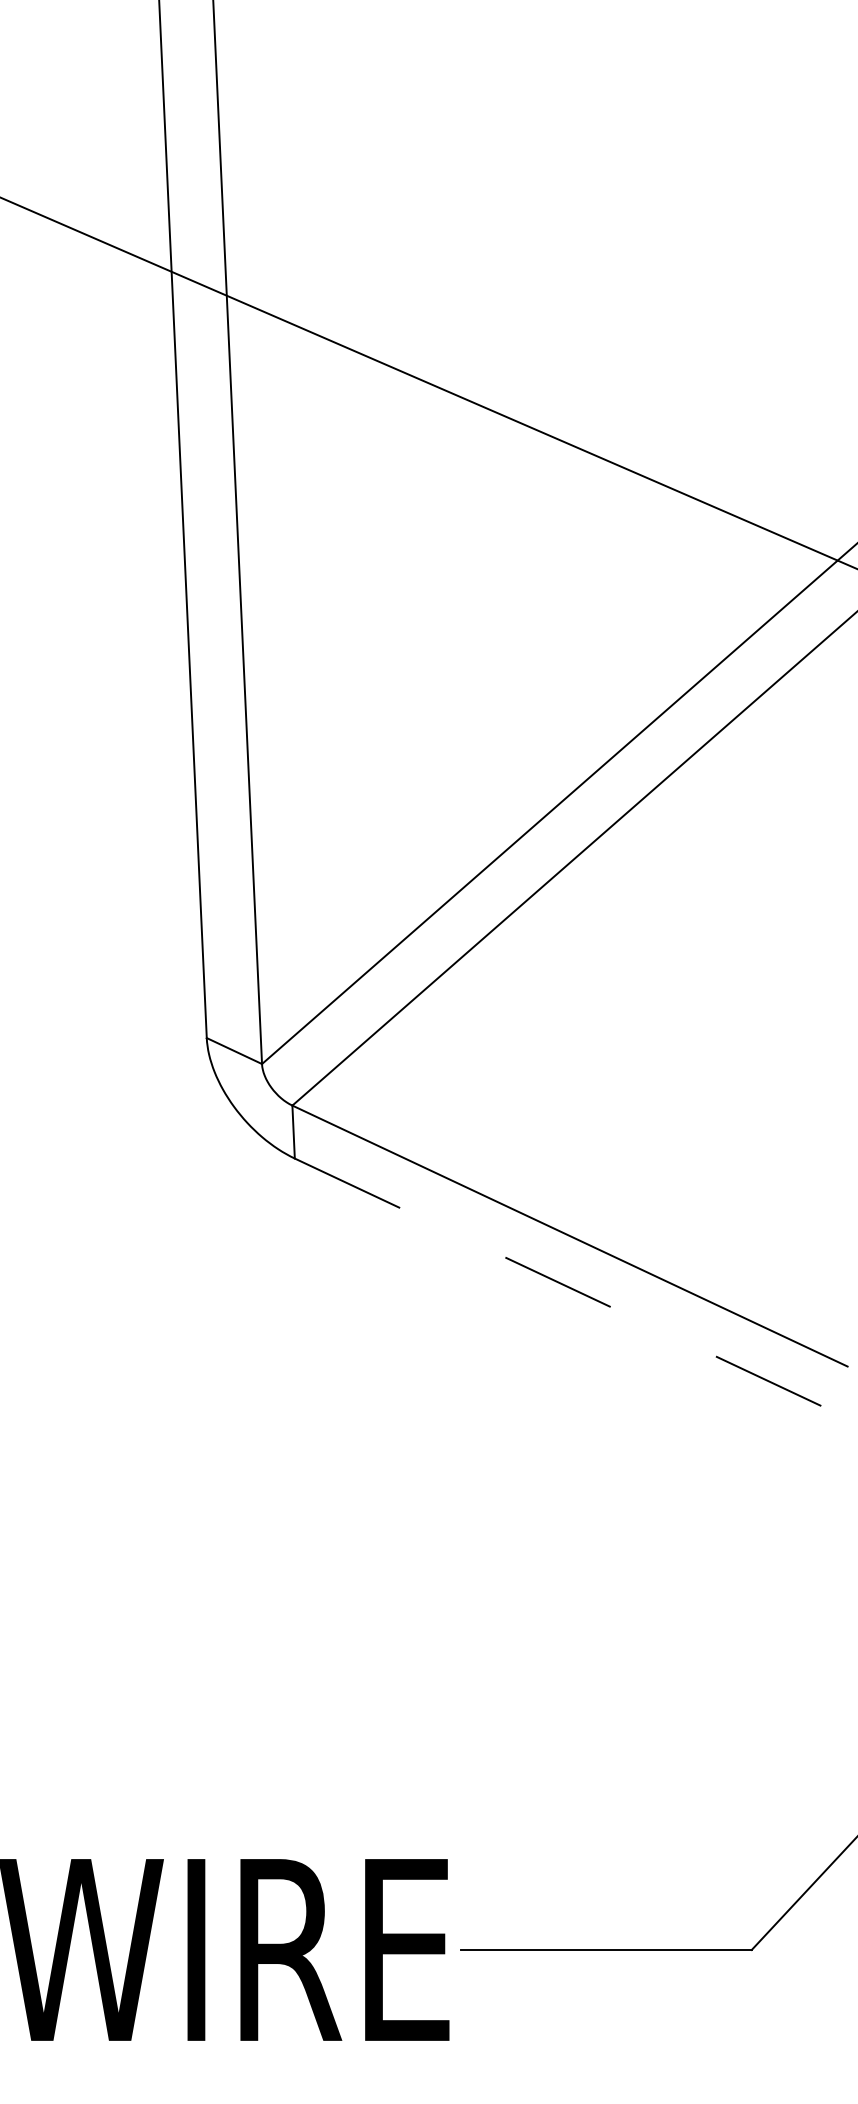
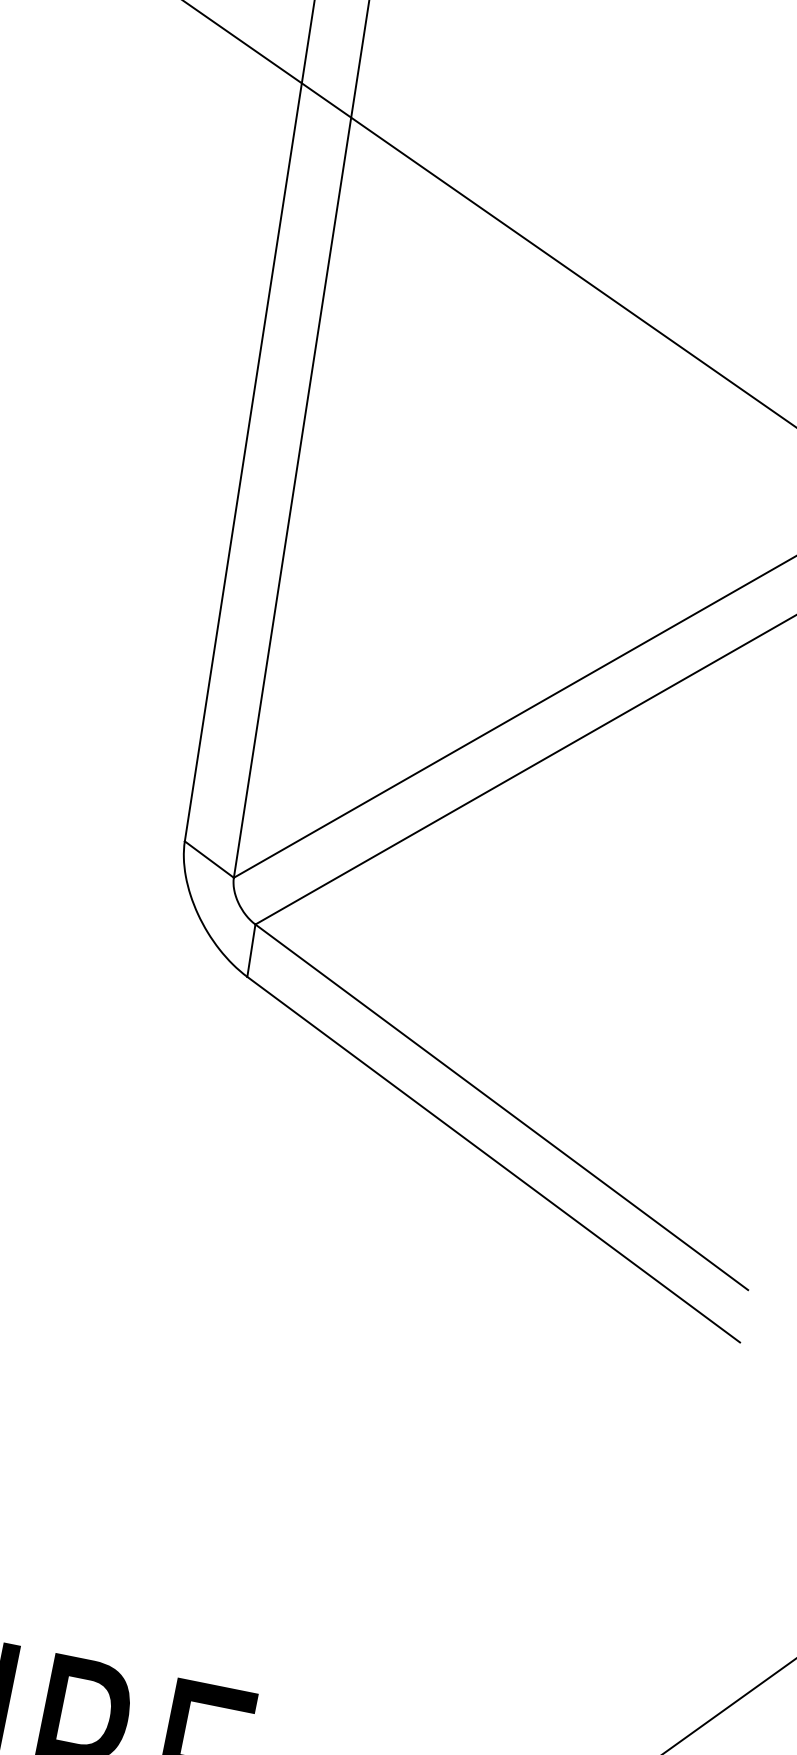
line: (572, 1289) -> (493, 1160), dashed -> solid

